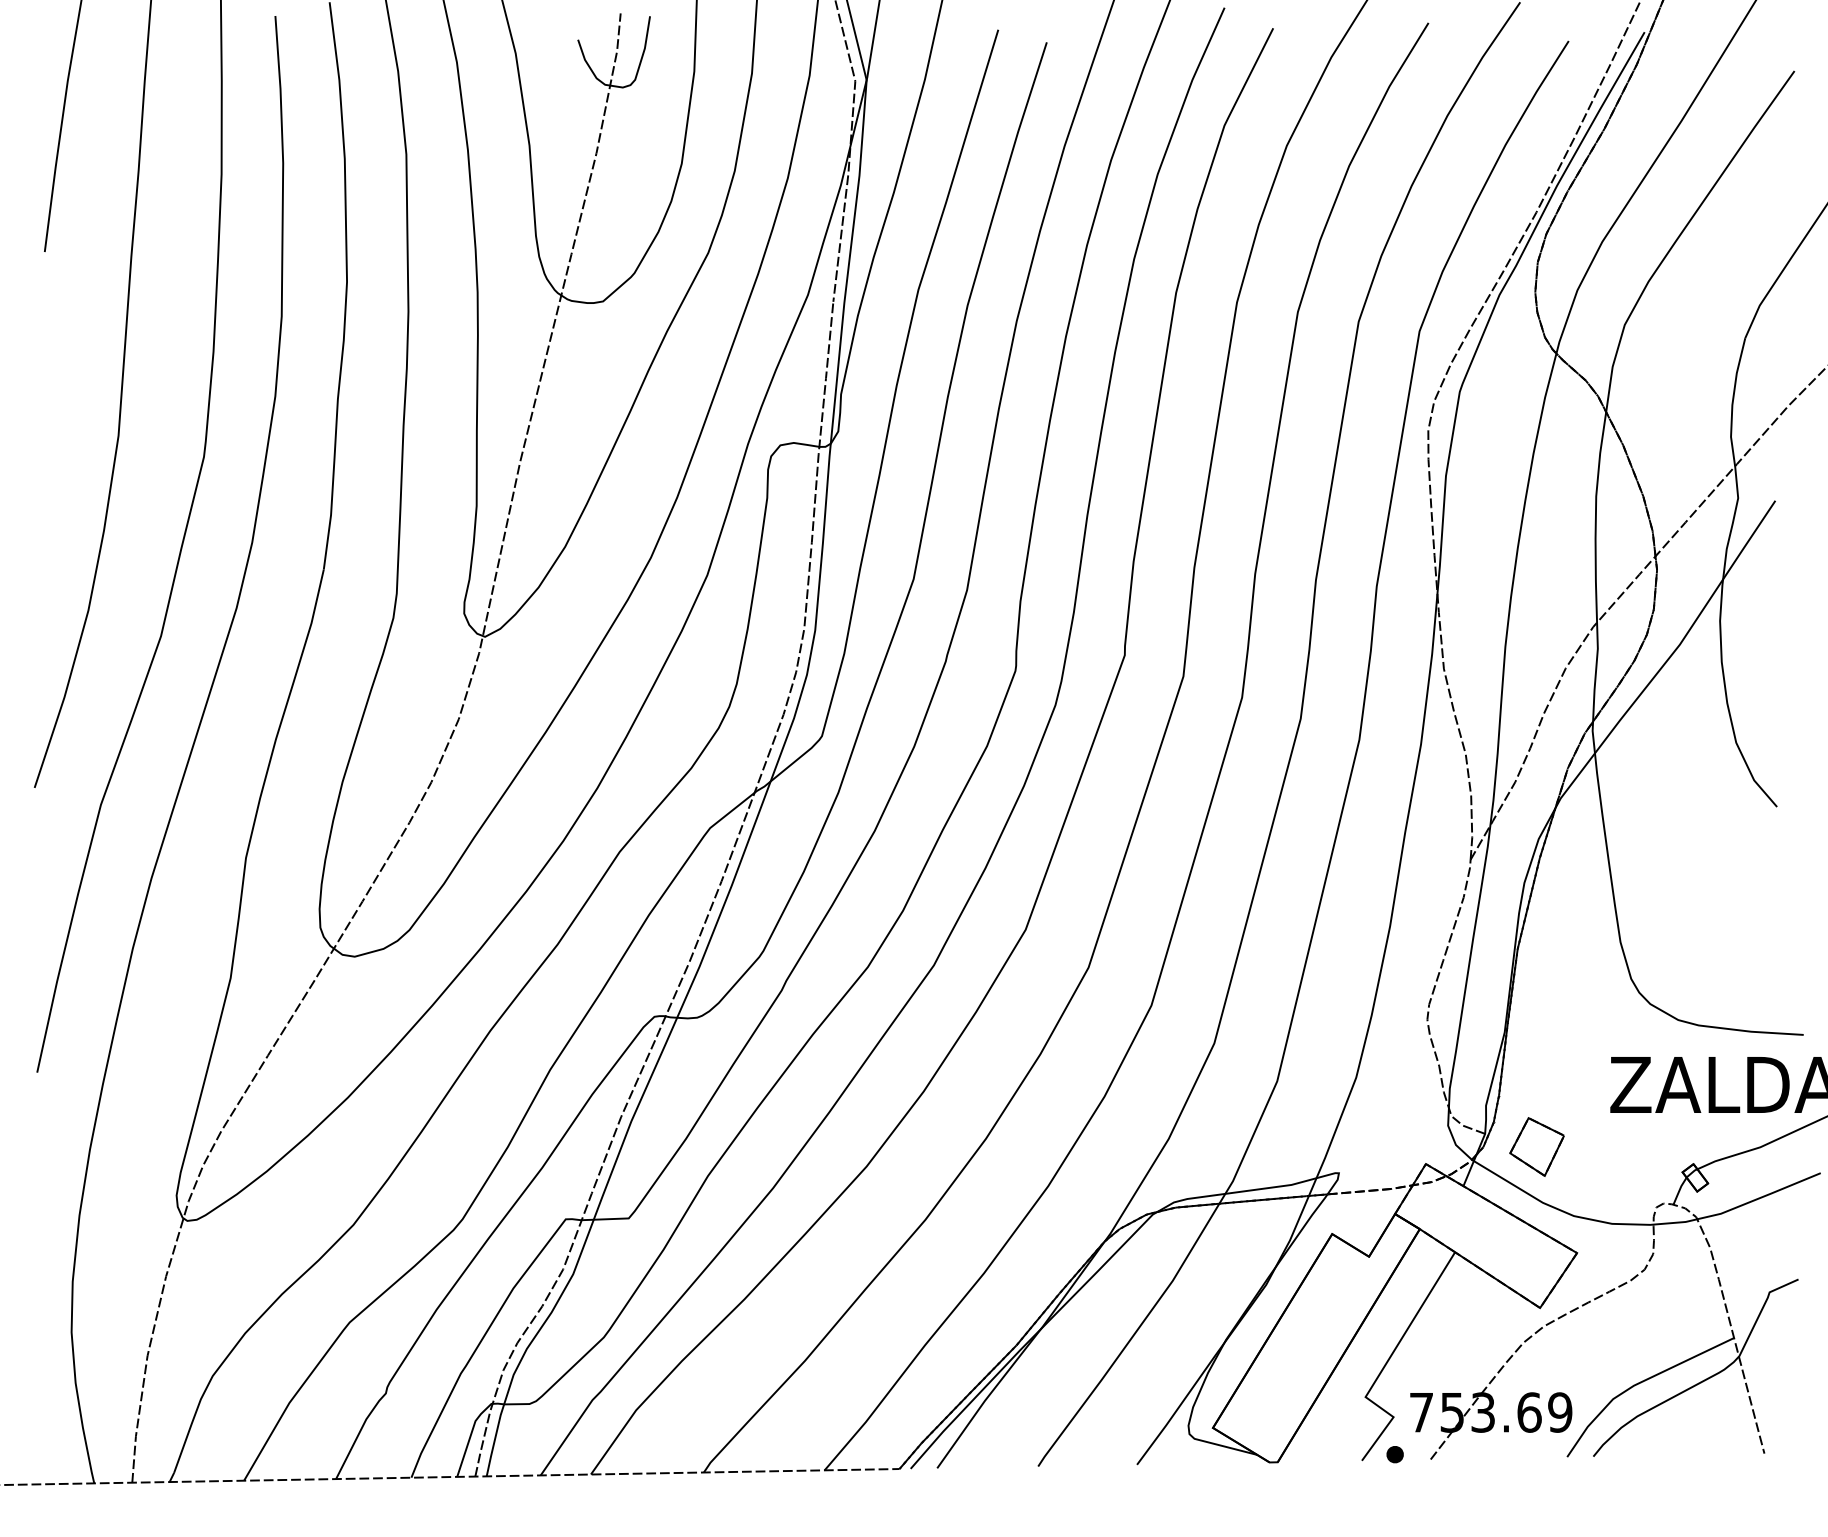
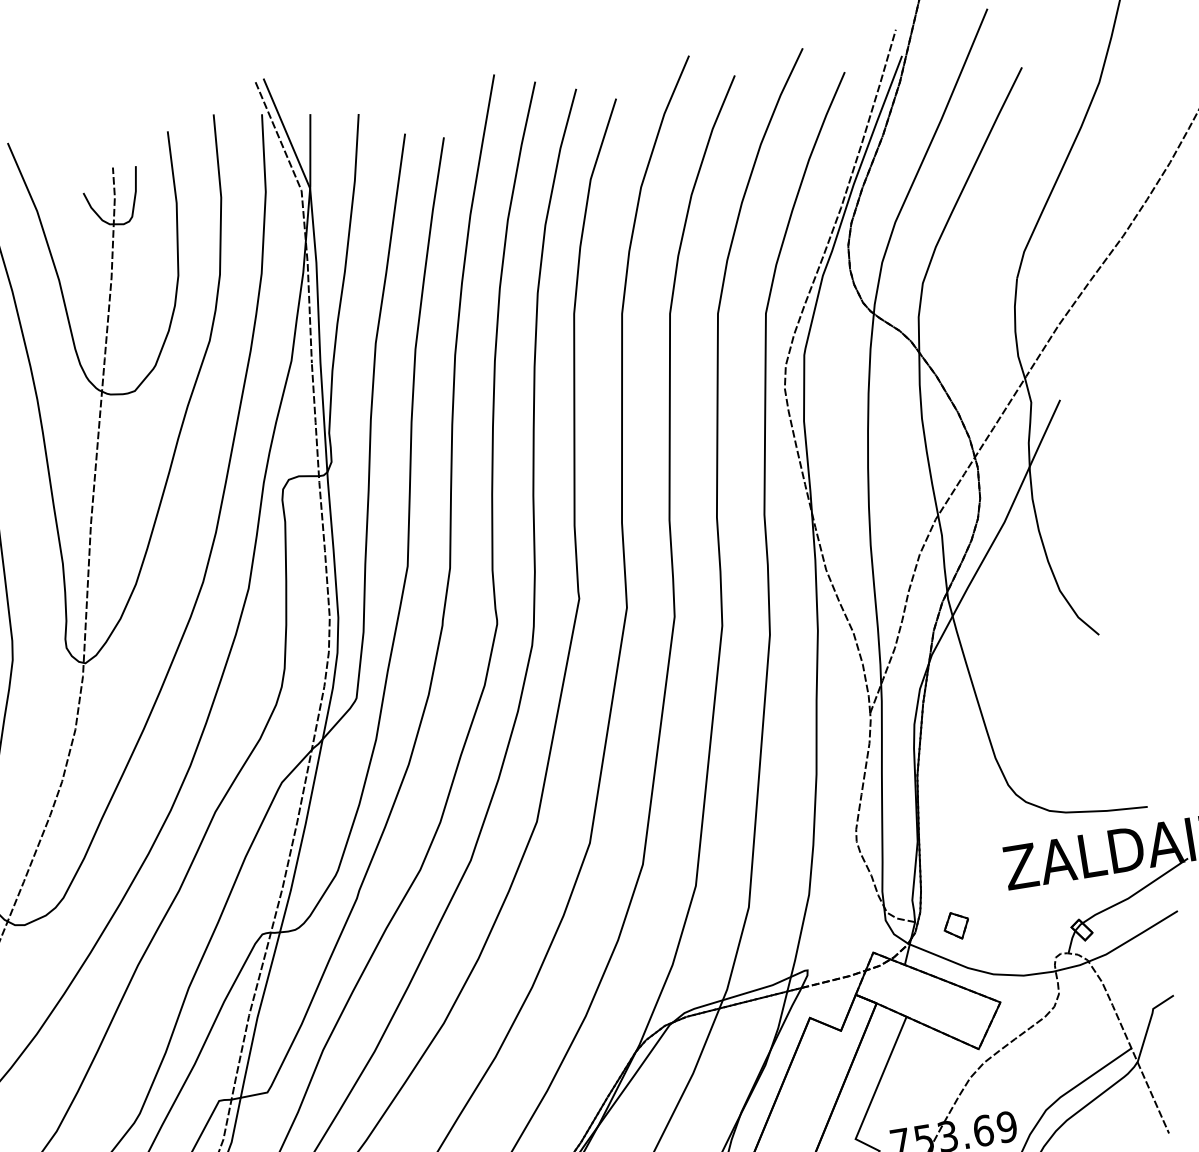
part: (1536, 1146) -> (956, 925), size x0.6

